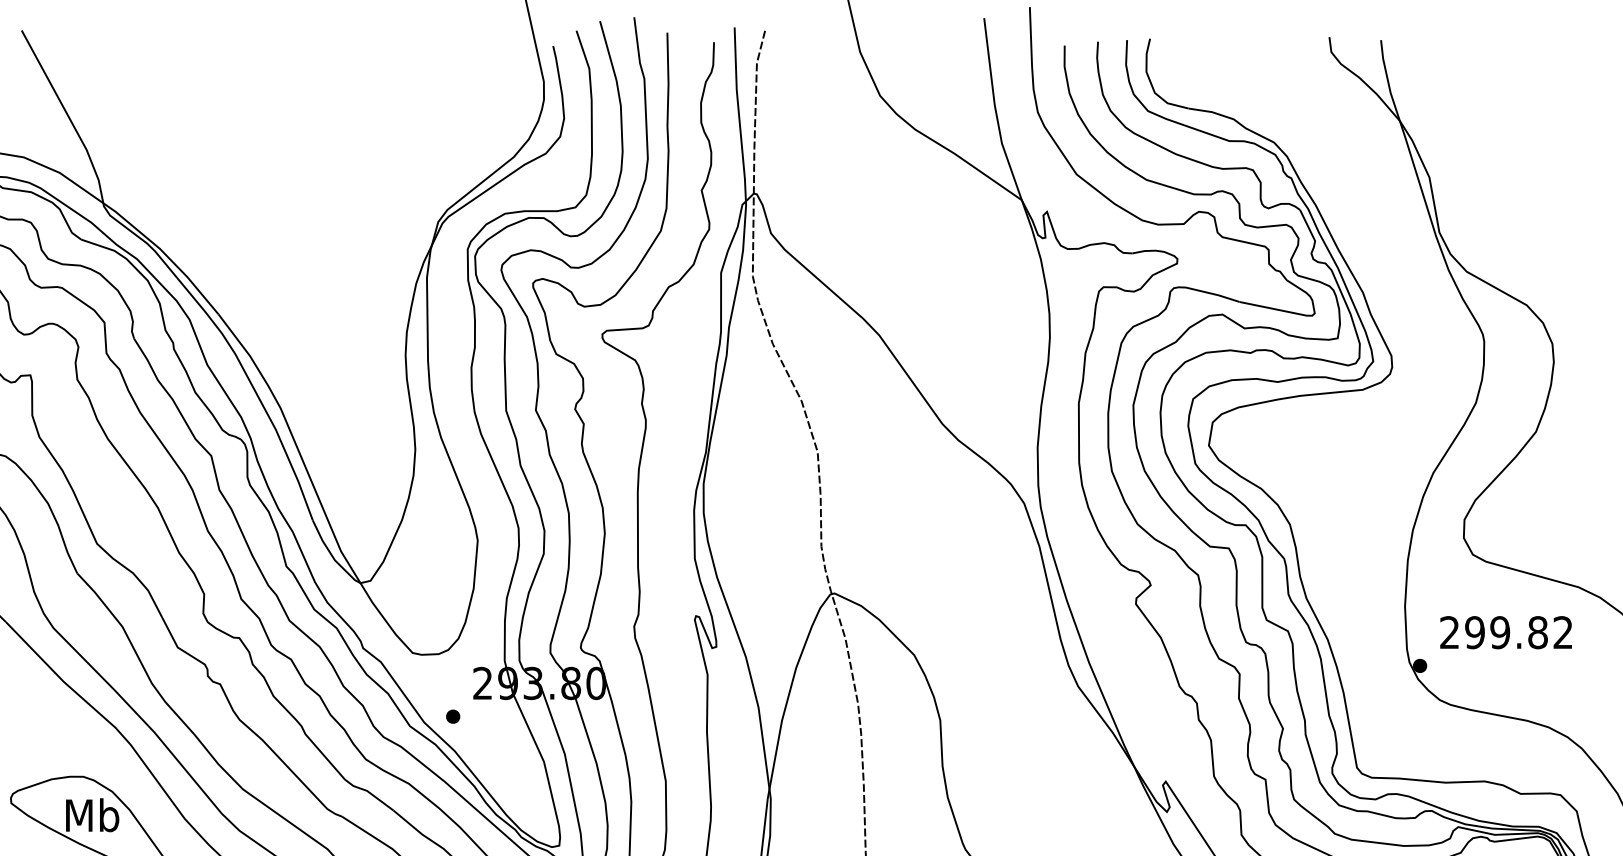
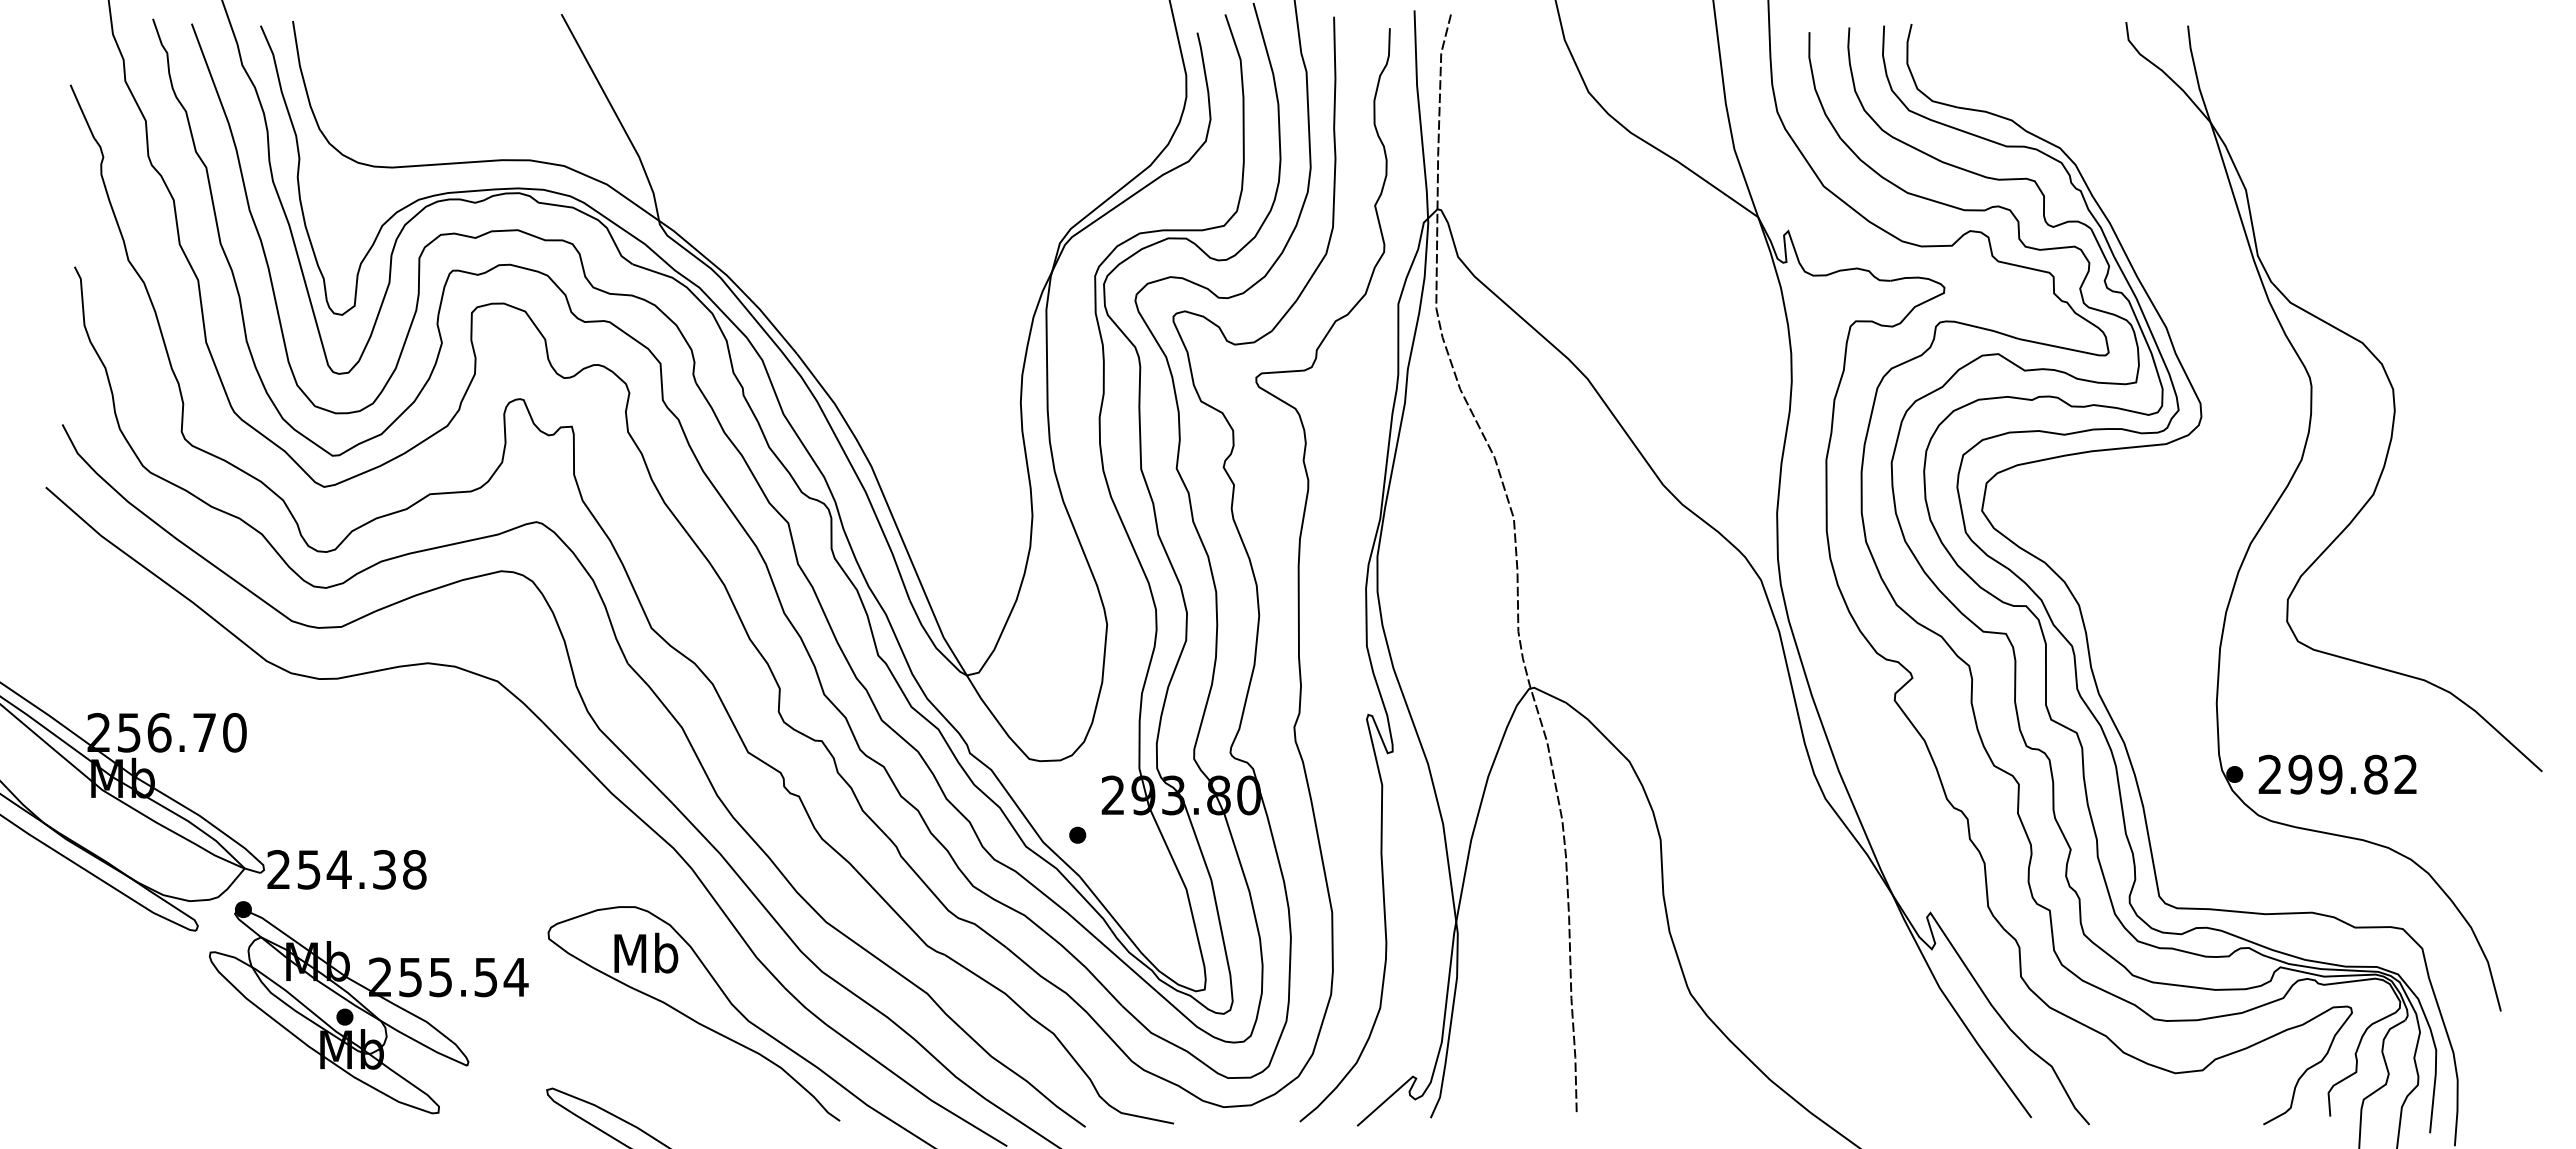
text: (1505, 632) -> (2337, 774), moved

